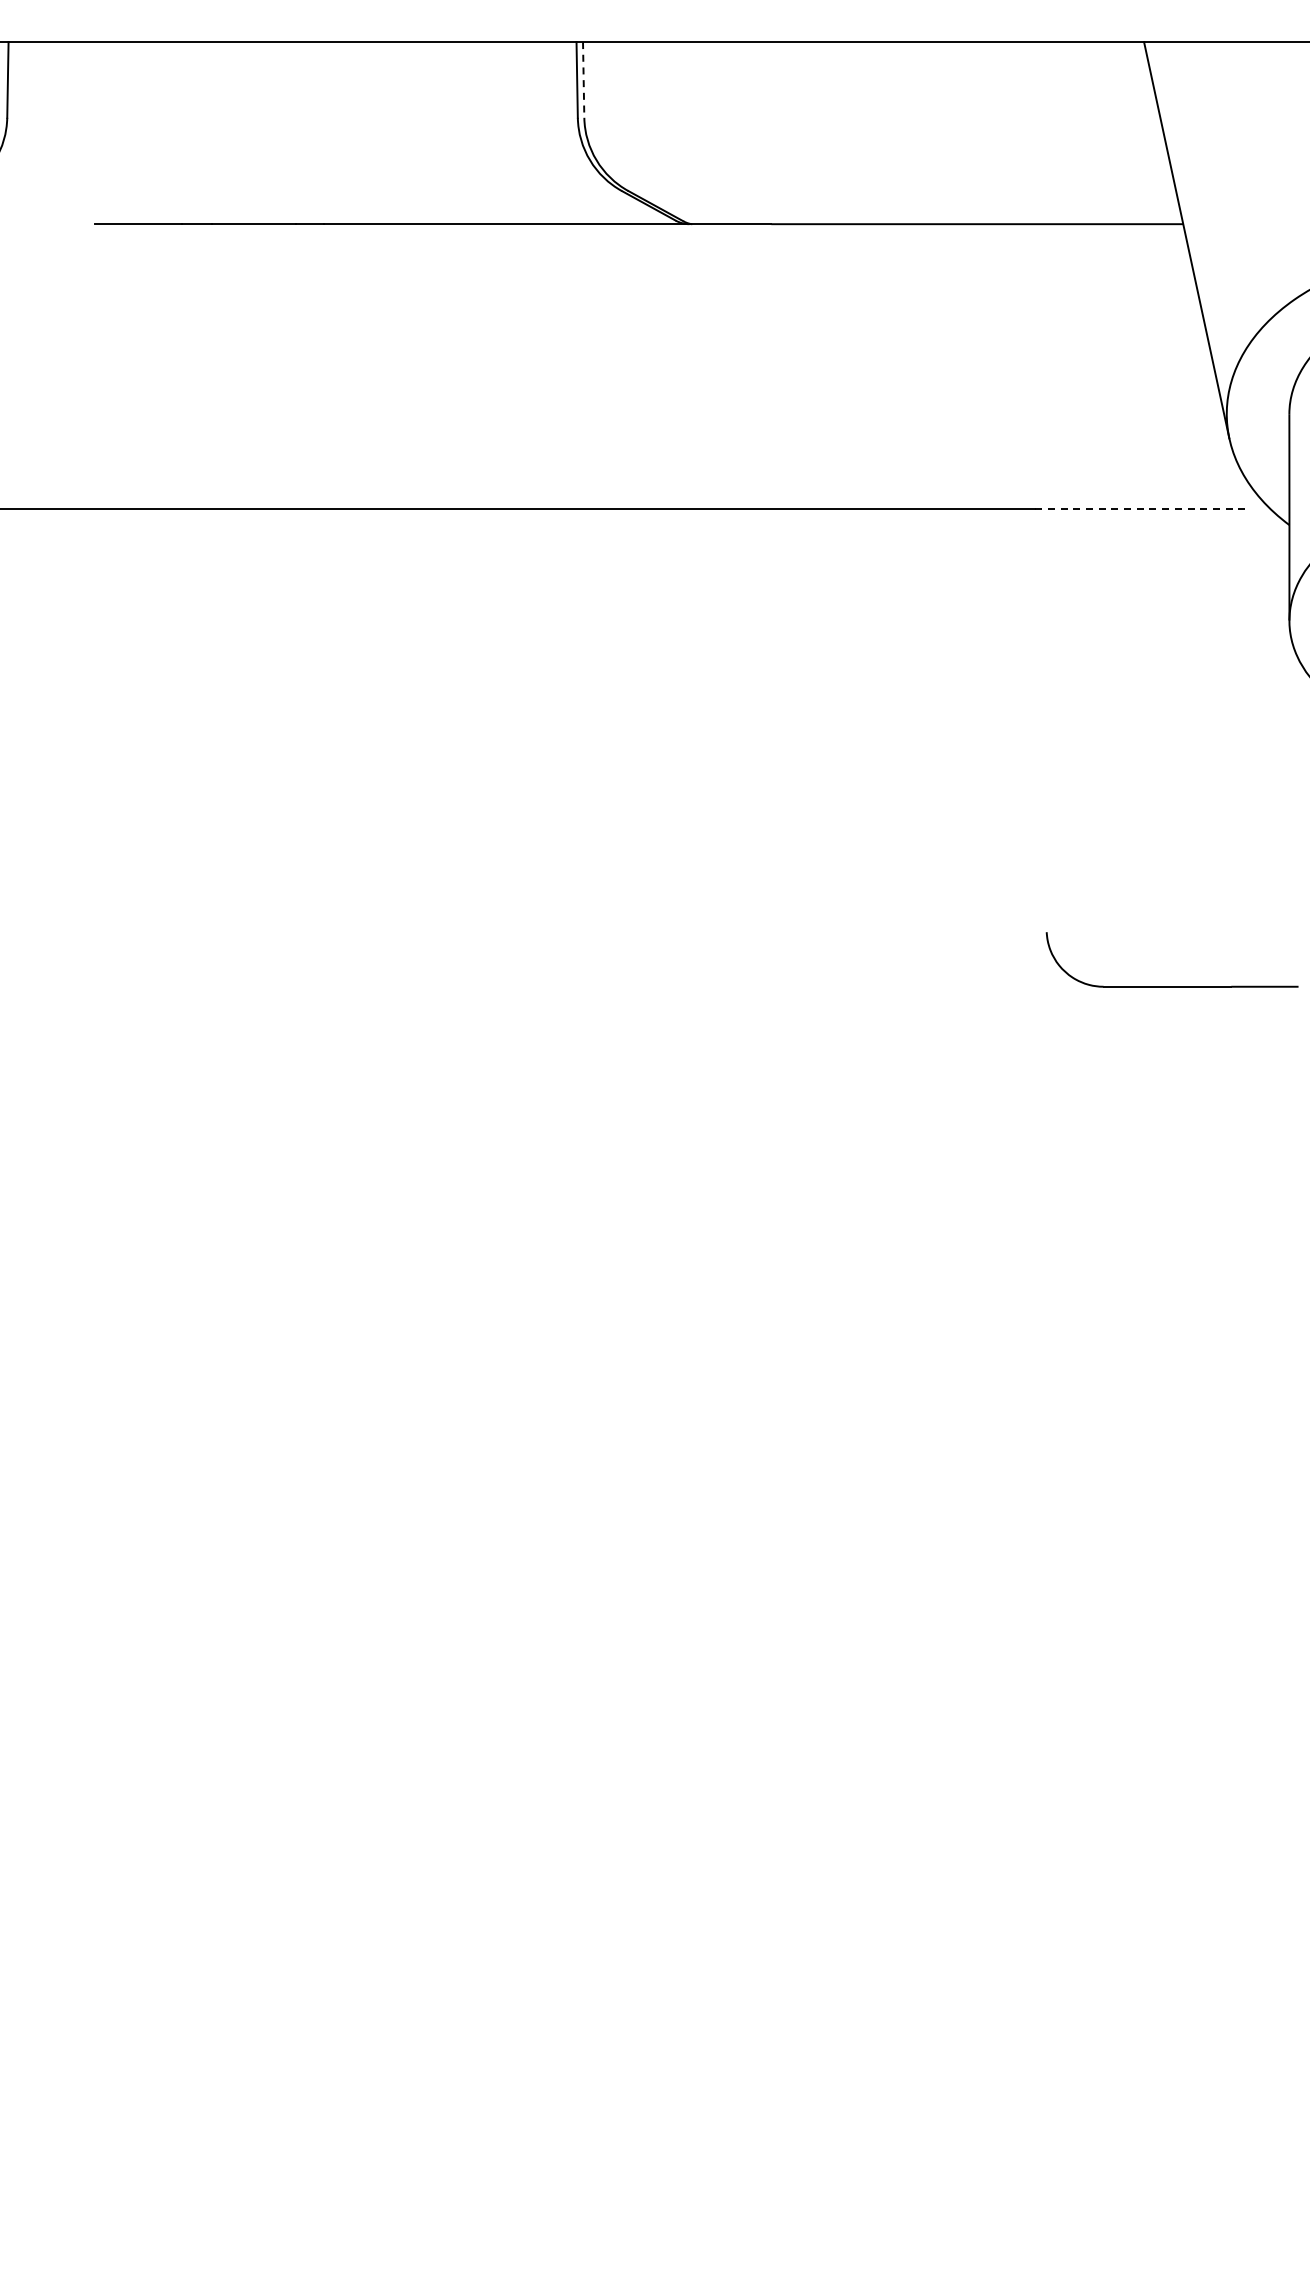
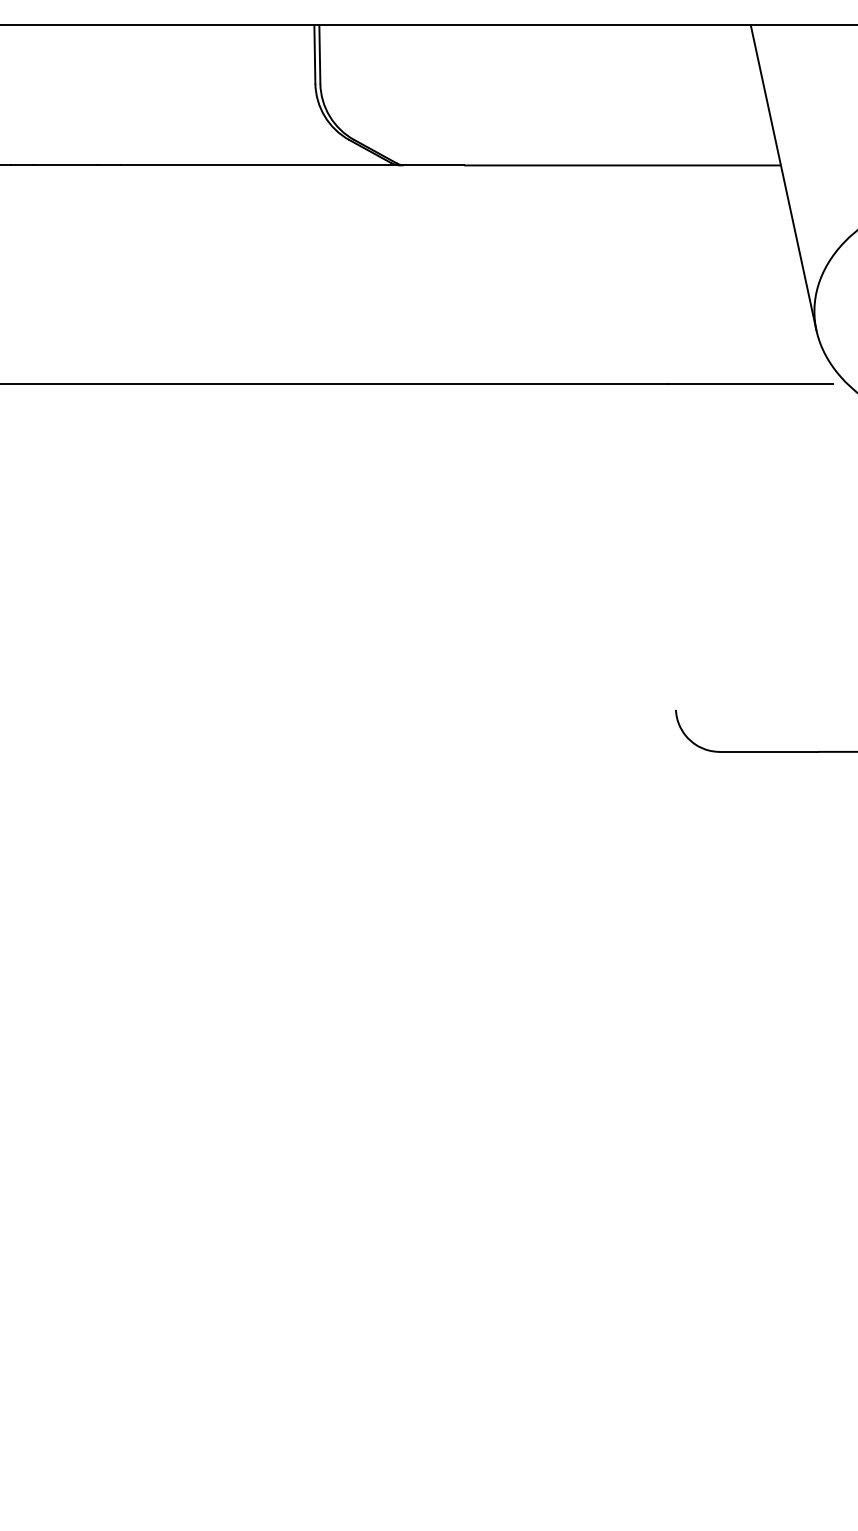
line: (583, 79) -> (319, 54), dashed -> solid
line: (1142, 508) -> (749, 384), dashed -> solid

